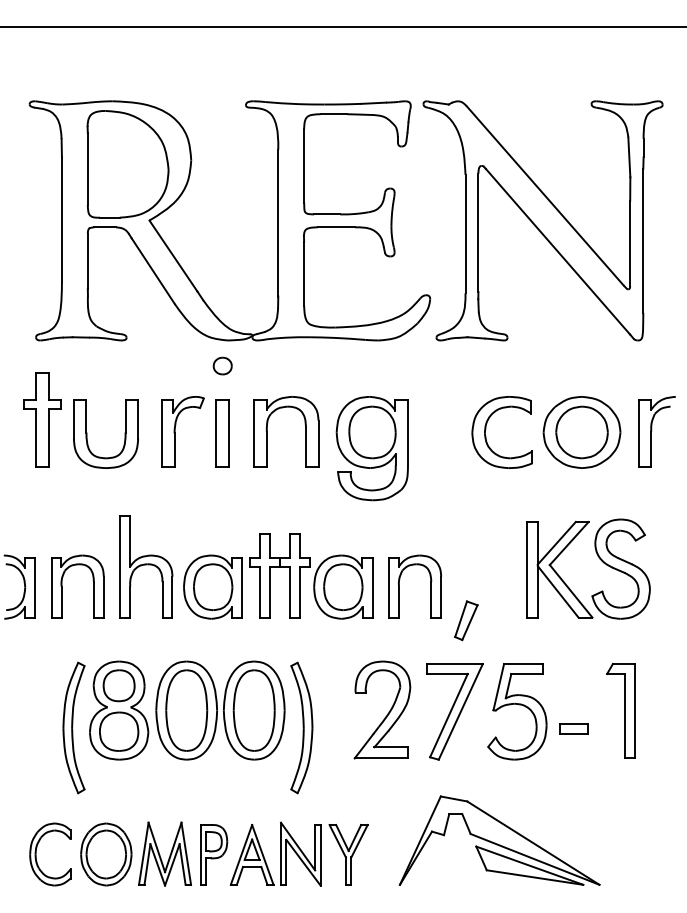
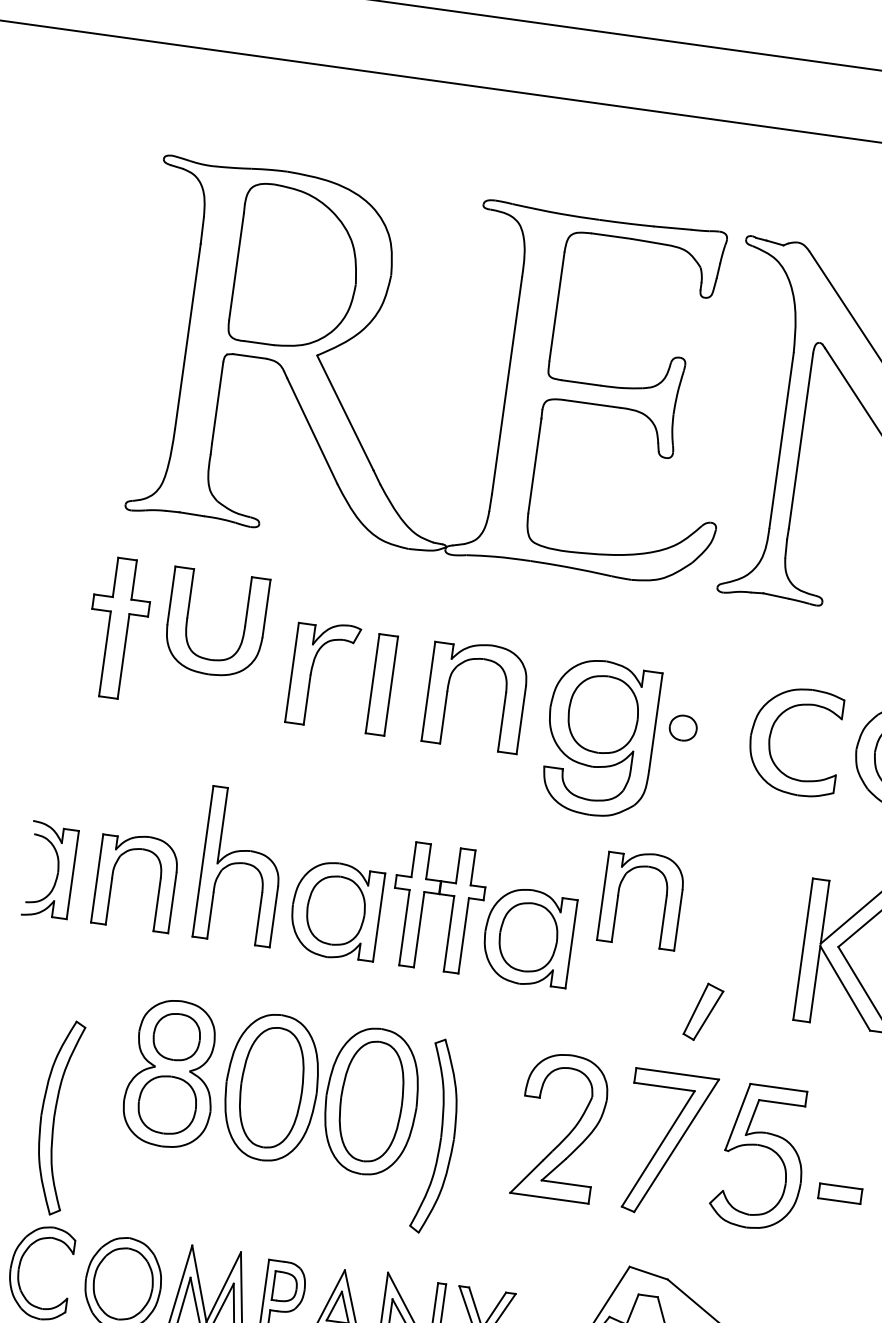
part: (222, 365) -> (683, 727), moved
part: (87, 433) -> (188, 619), moved
part: (399, 586) -> (618, 896), moved
part: (73, 727) -> (56, 1116), moved

